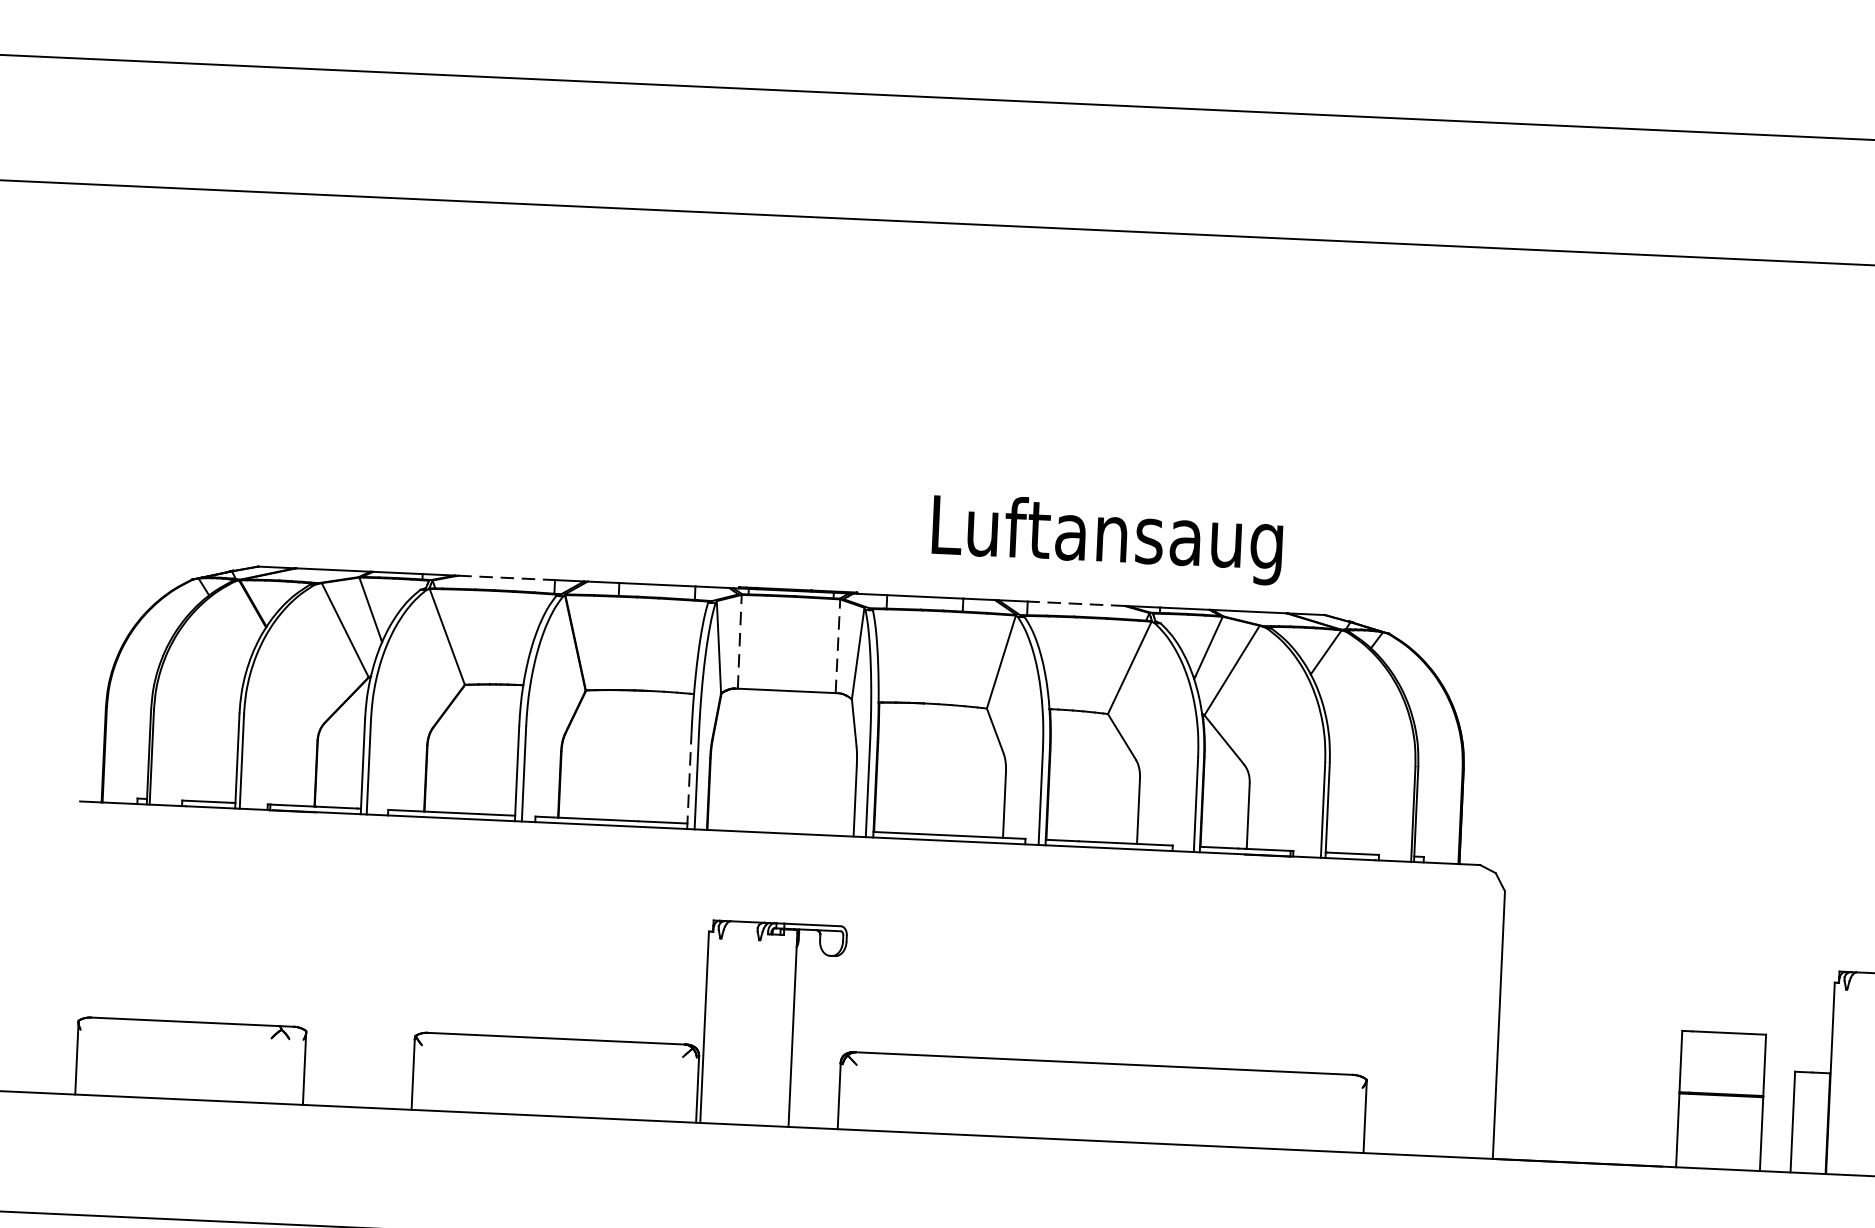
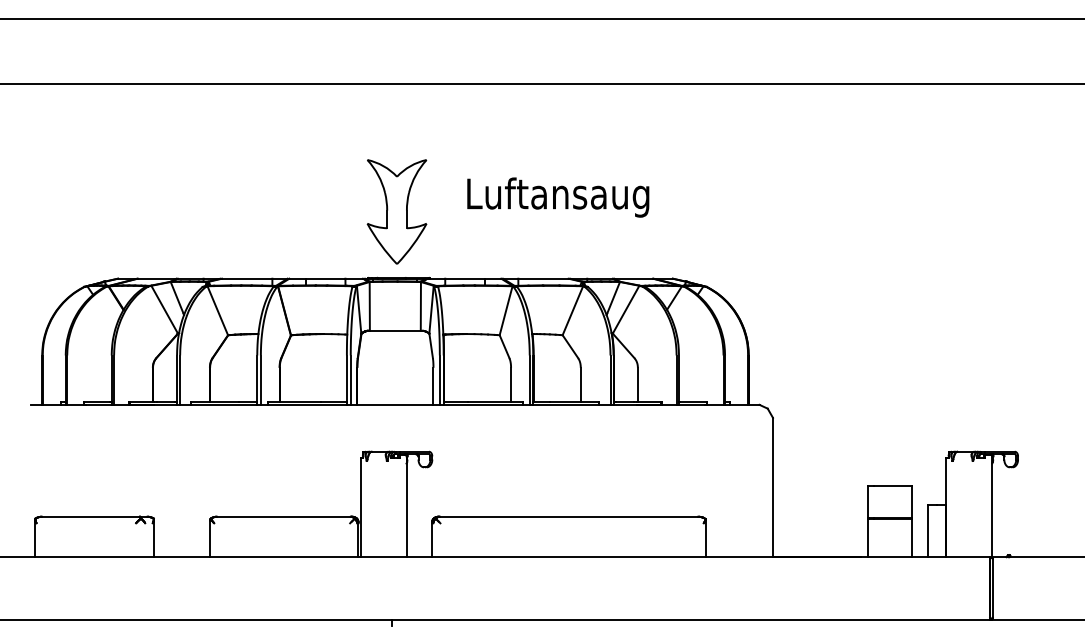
part: (799, 461) -> (396, 211), added
text: (1107, 539) -> (558, 197), moved
line: (507, 577) -> (247, 278), dashed -> solid
line: (1076, 603) -> (543, 278), dashed -> solid
line: (739, 640) -> (369, 305), dashed -> solid
line: (837, 644) -> (420, 305), dashed -> solid
line: (688, 782) -> (346, 380), dashed -> solid

